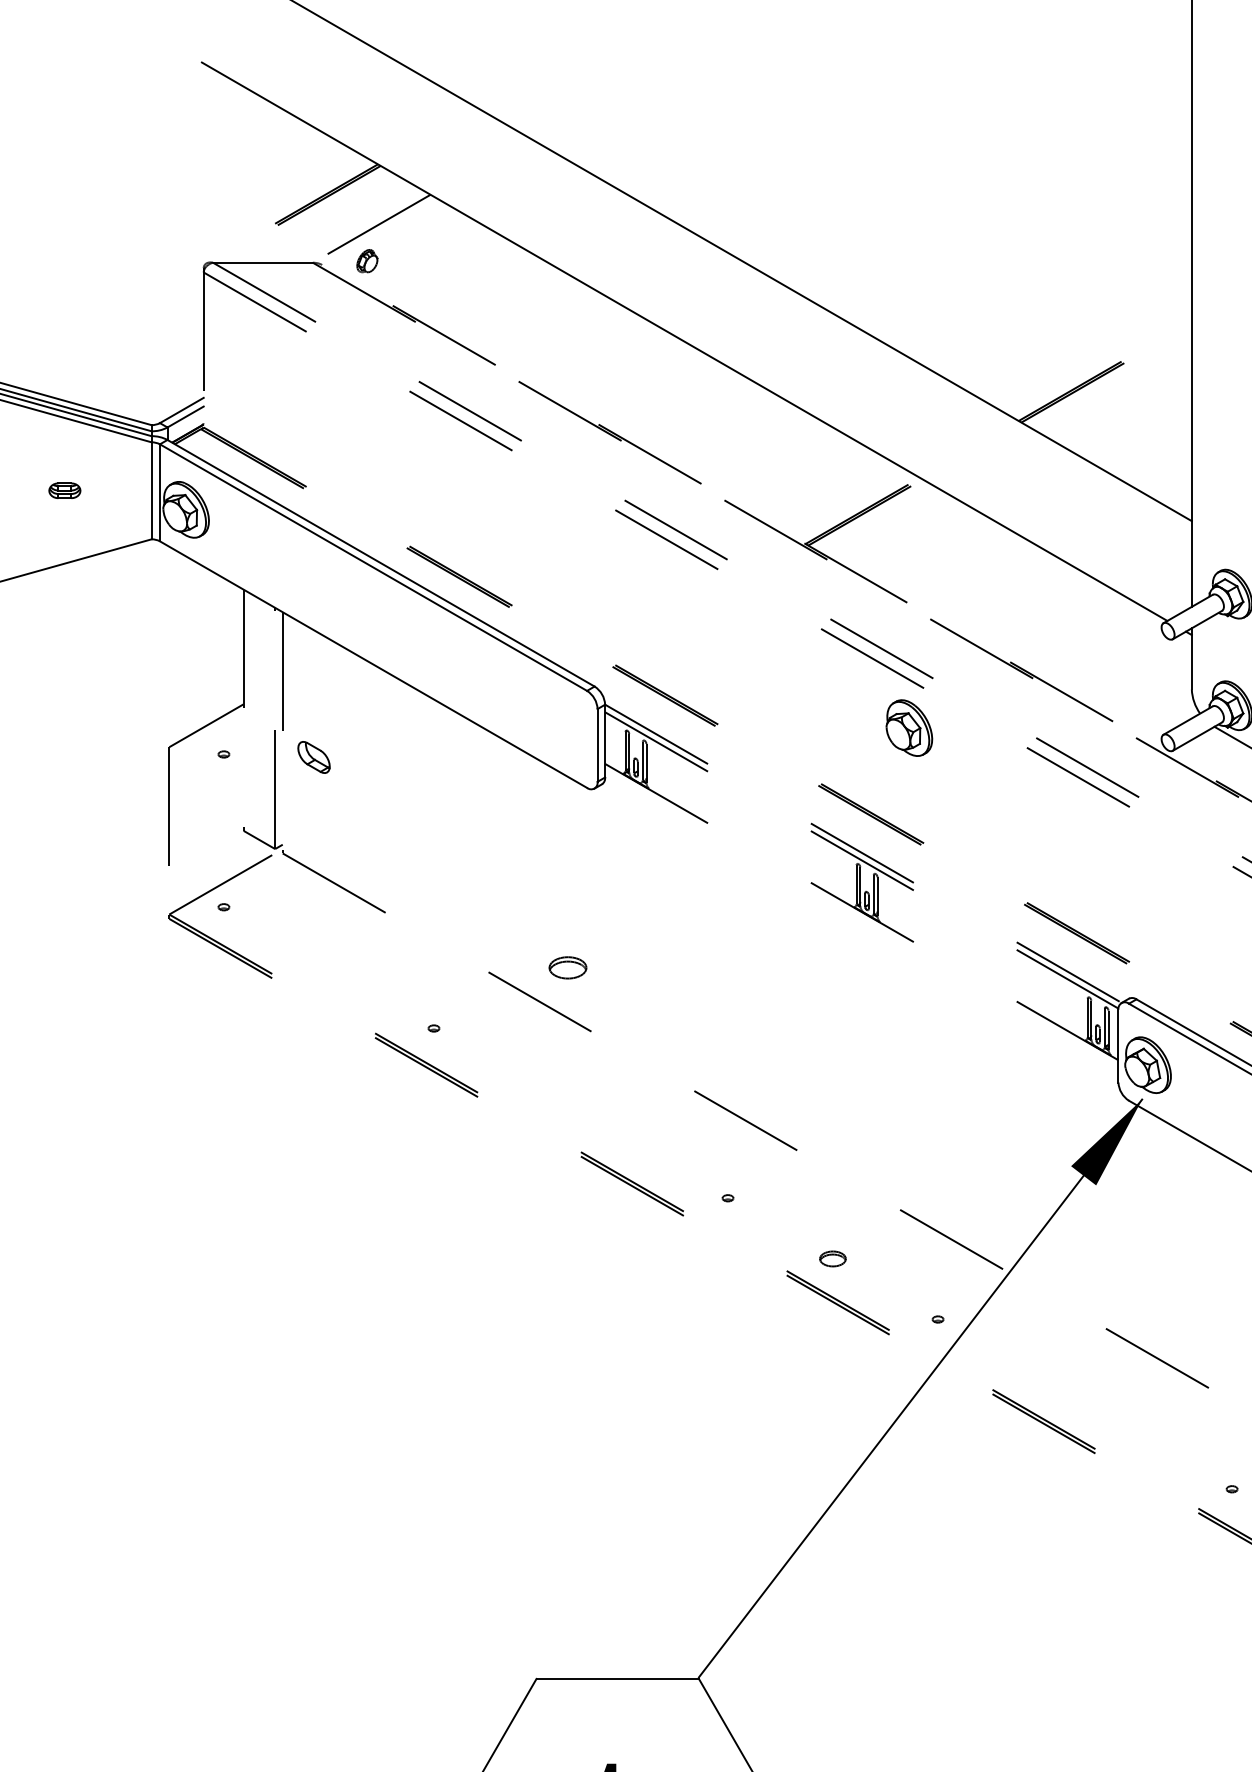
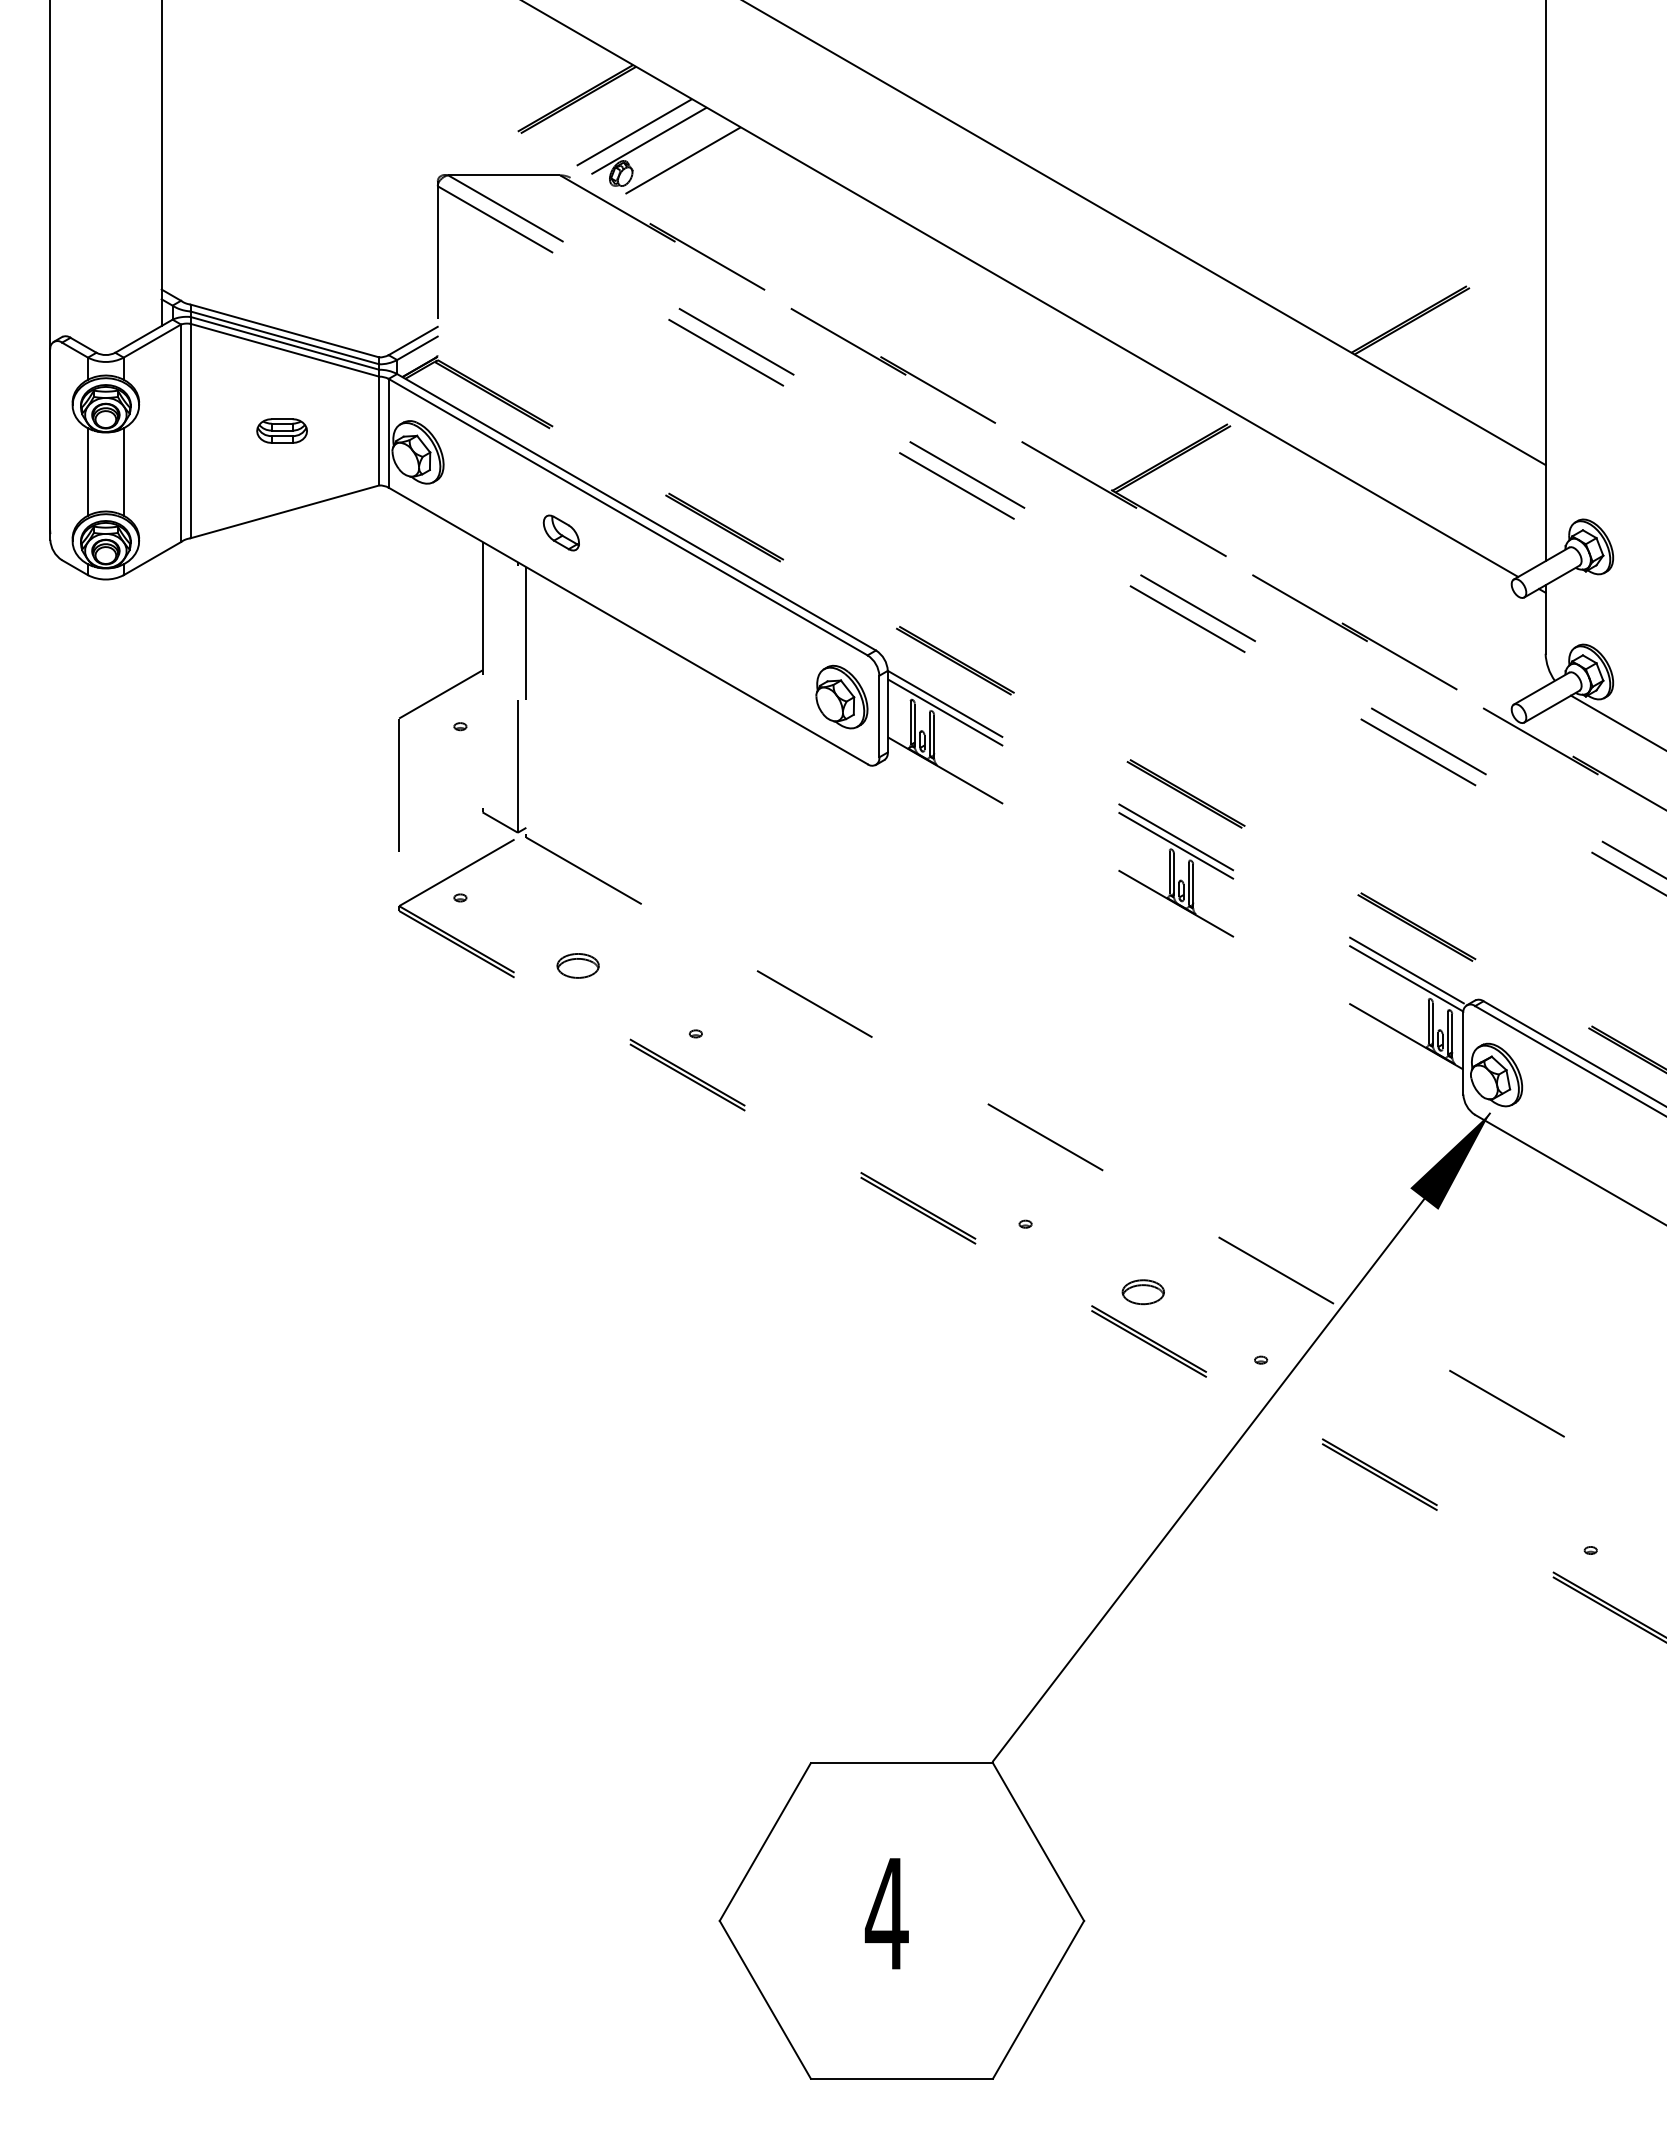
line: (385, 235) -> (641, 144), added
line: (415, 253) -> (675, 164), added
part: (64, 490) -> (281, 430), size x1.43
part: (908, 727) -> (841, 696), moved
part: (313, 757) -> (560, 532), moved
part: (567, 967) -> (577, 965), moved
part: (832, 1259) -> (1142, 1292), size x1.43

